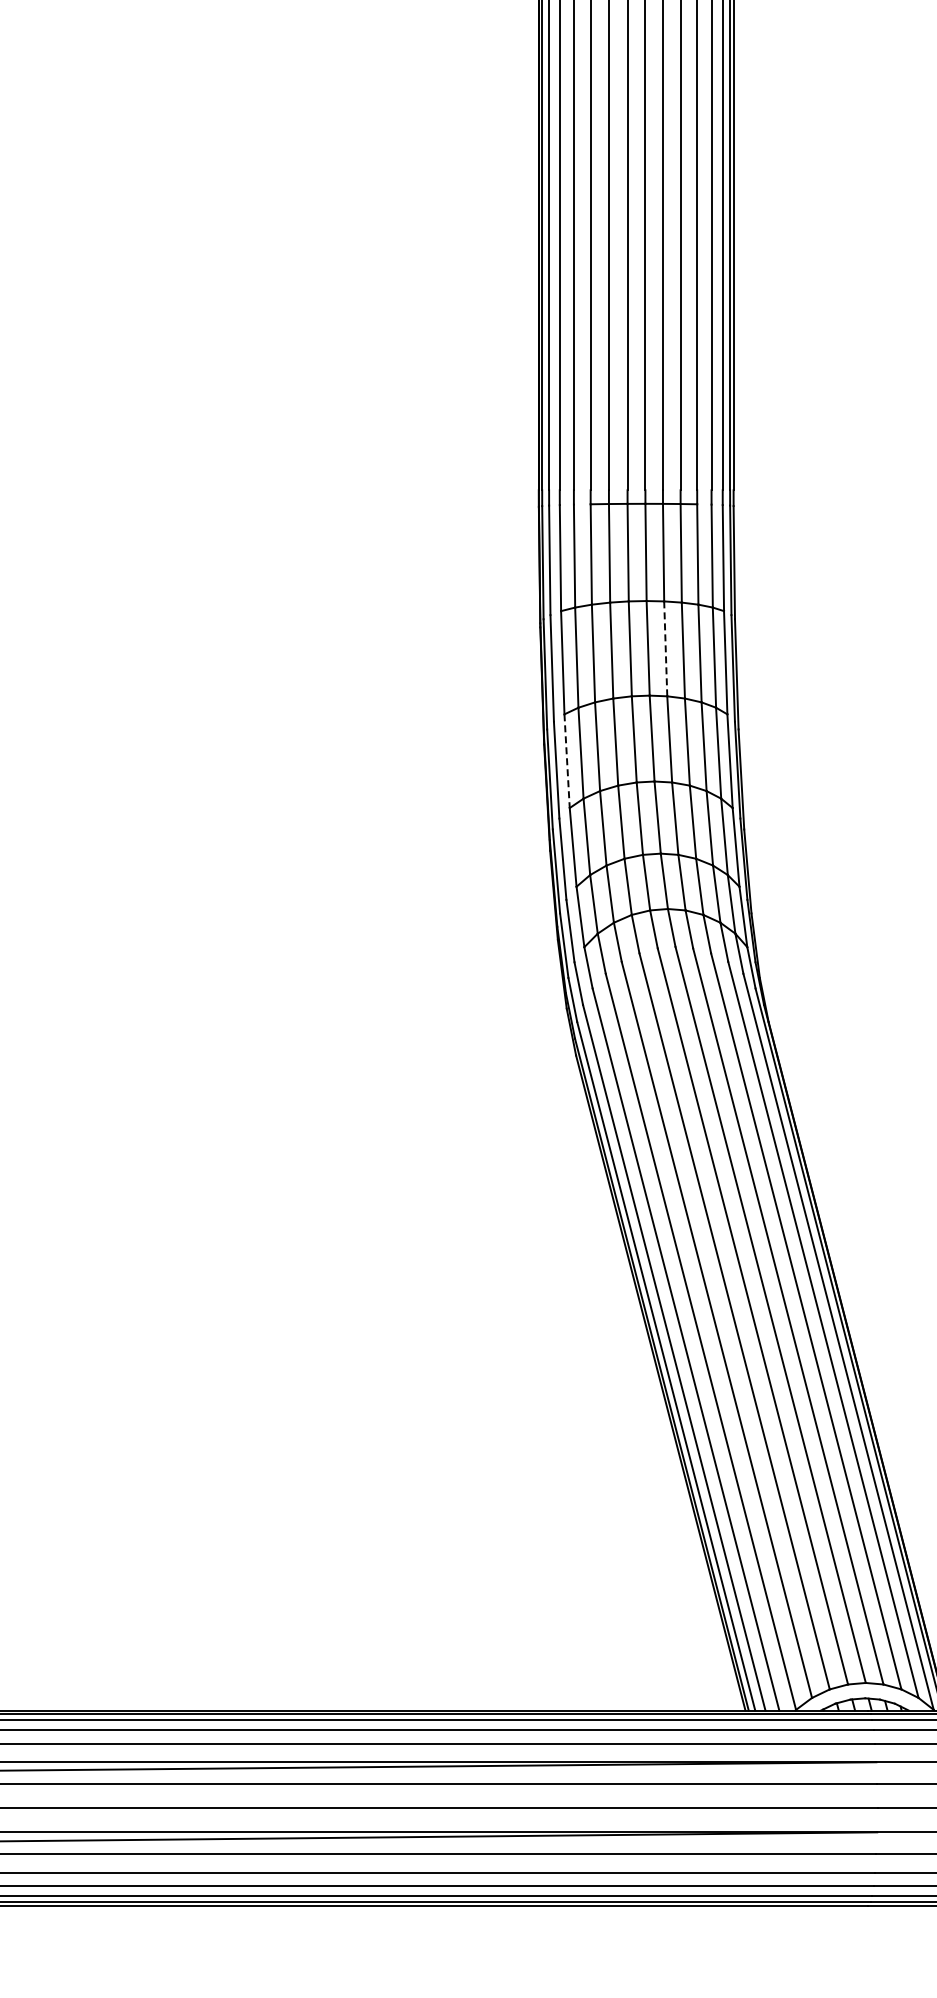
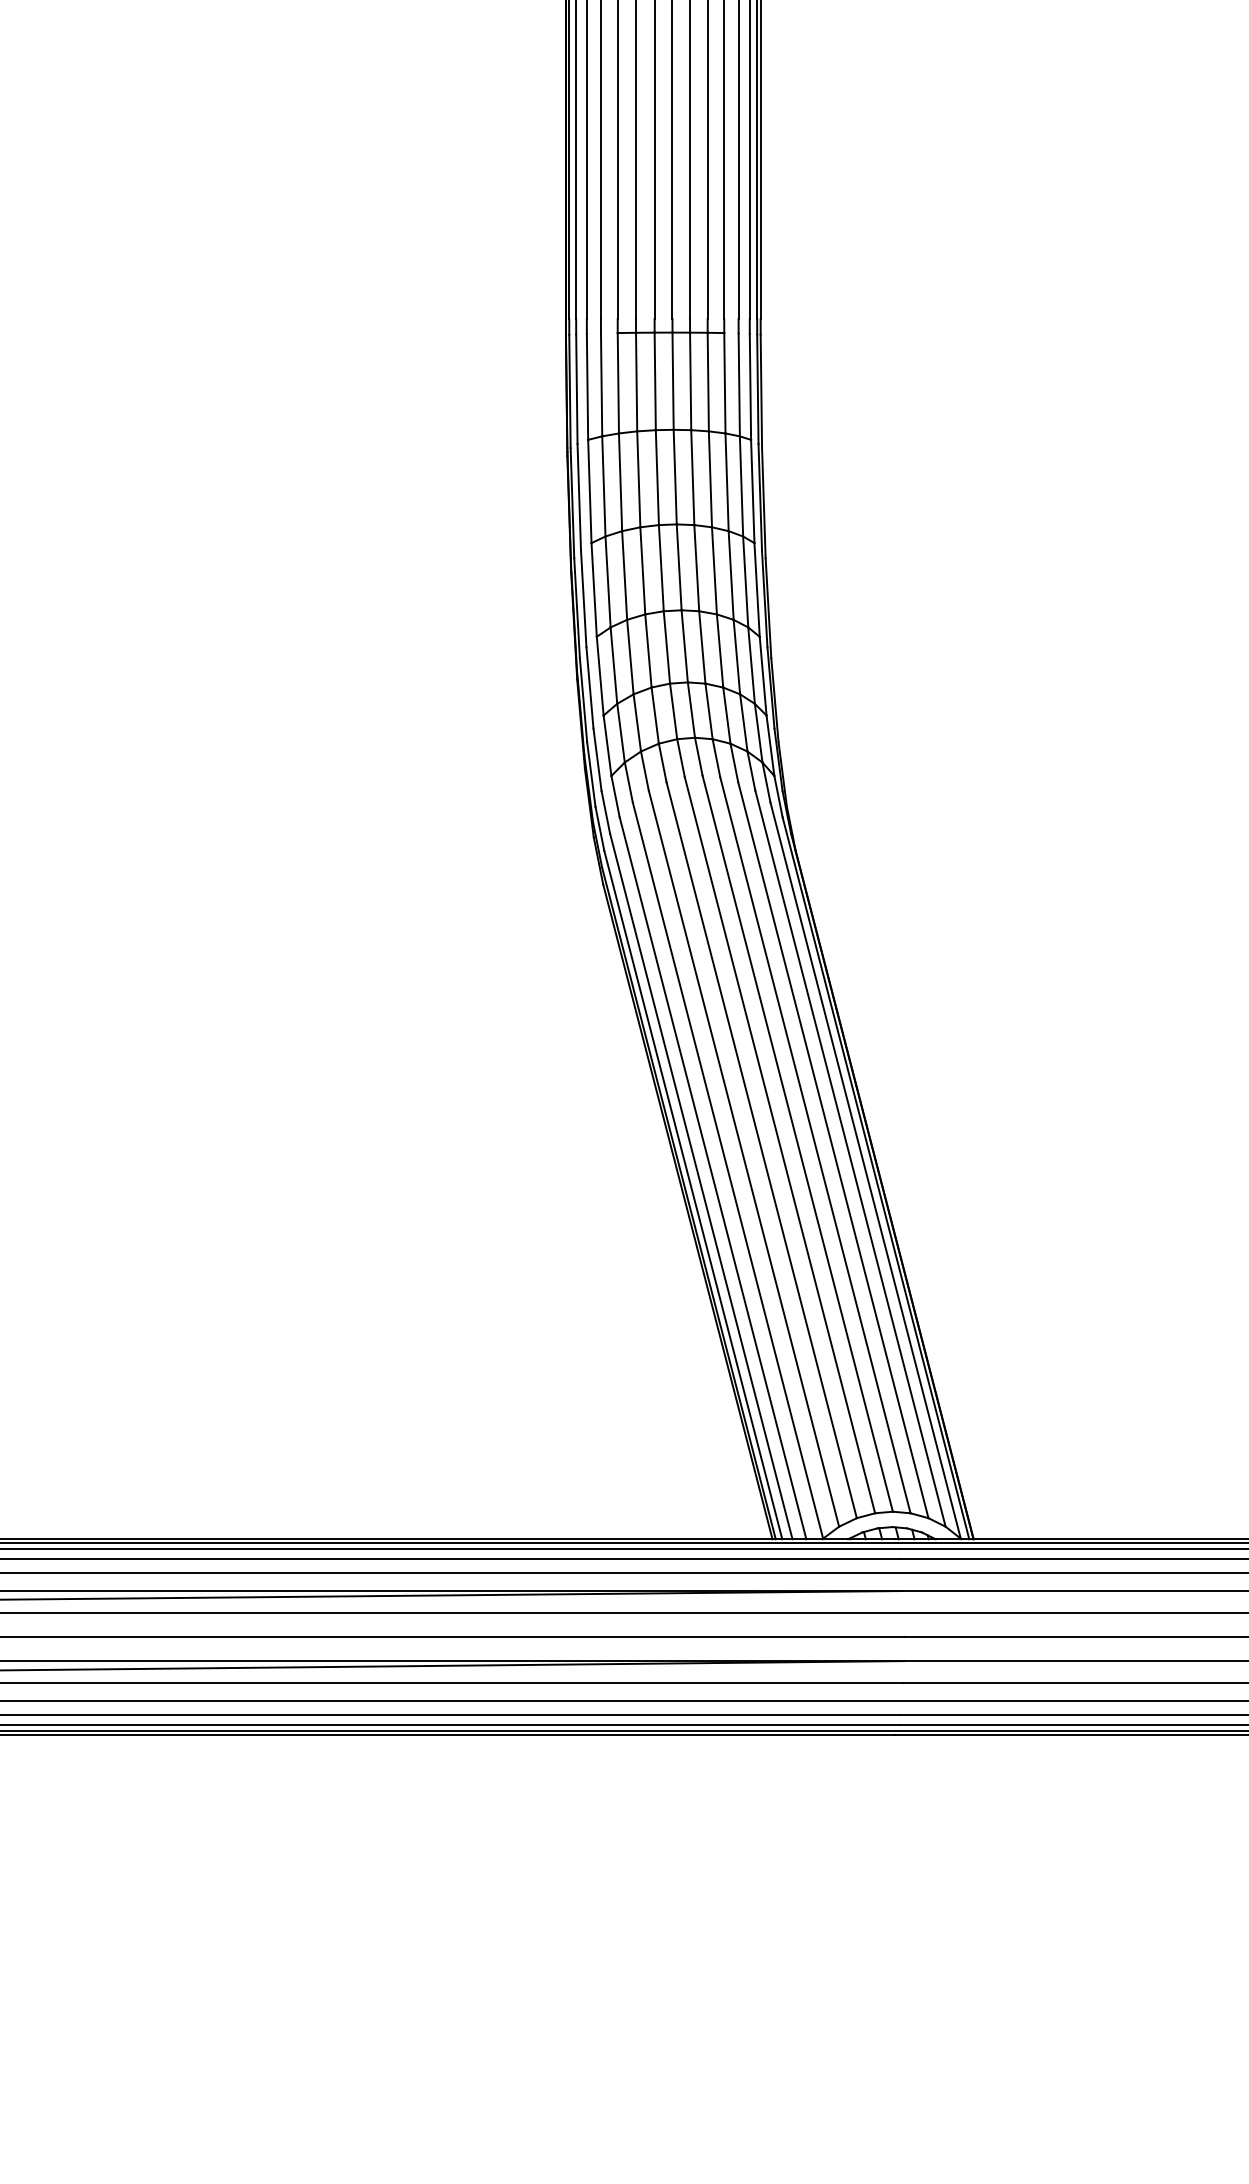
line: (665, 648) -> (692, 477), dashed -> solid
line: (567, 760) -> (594, 589), dashed -> solid

